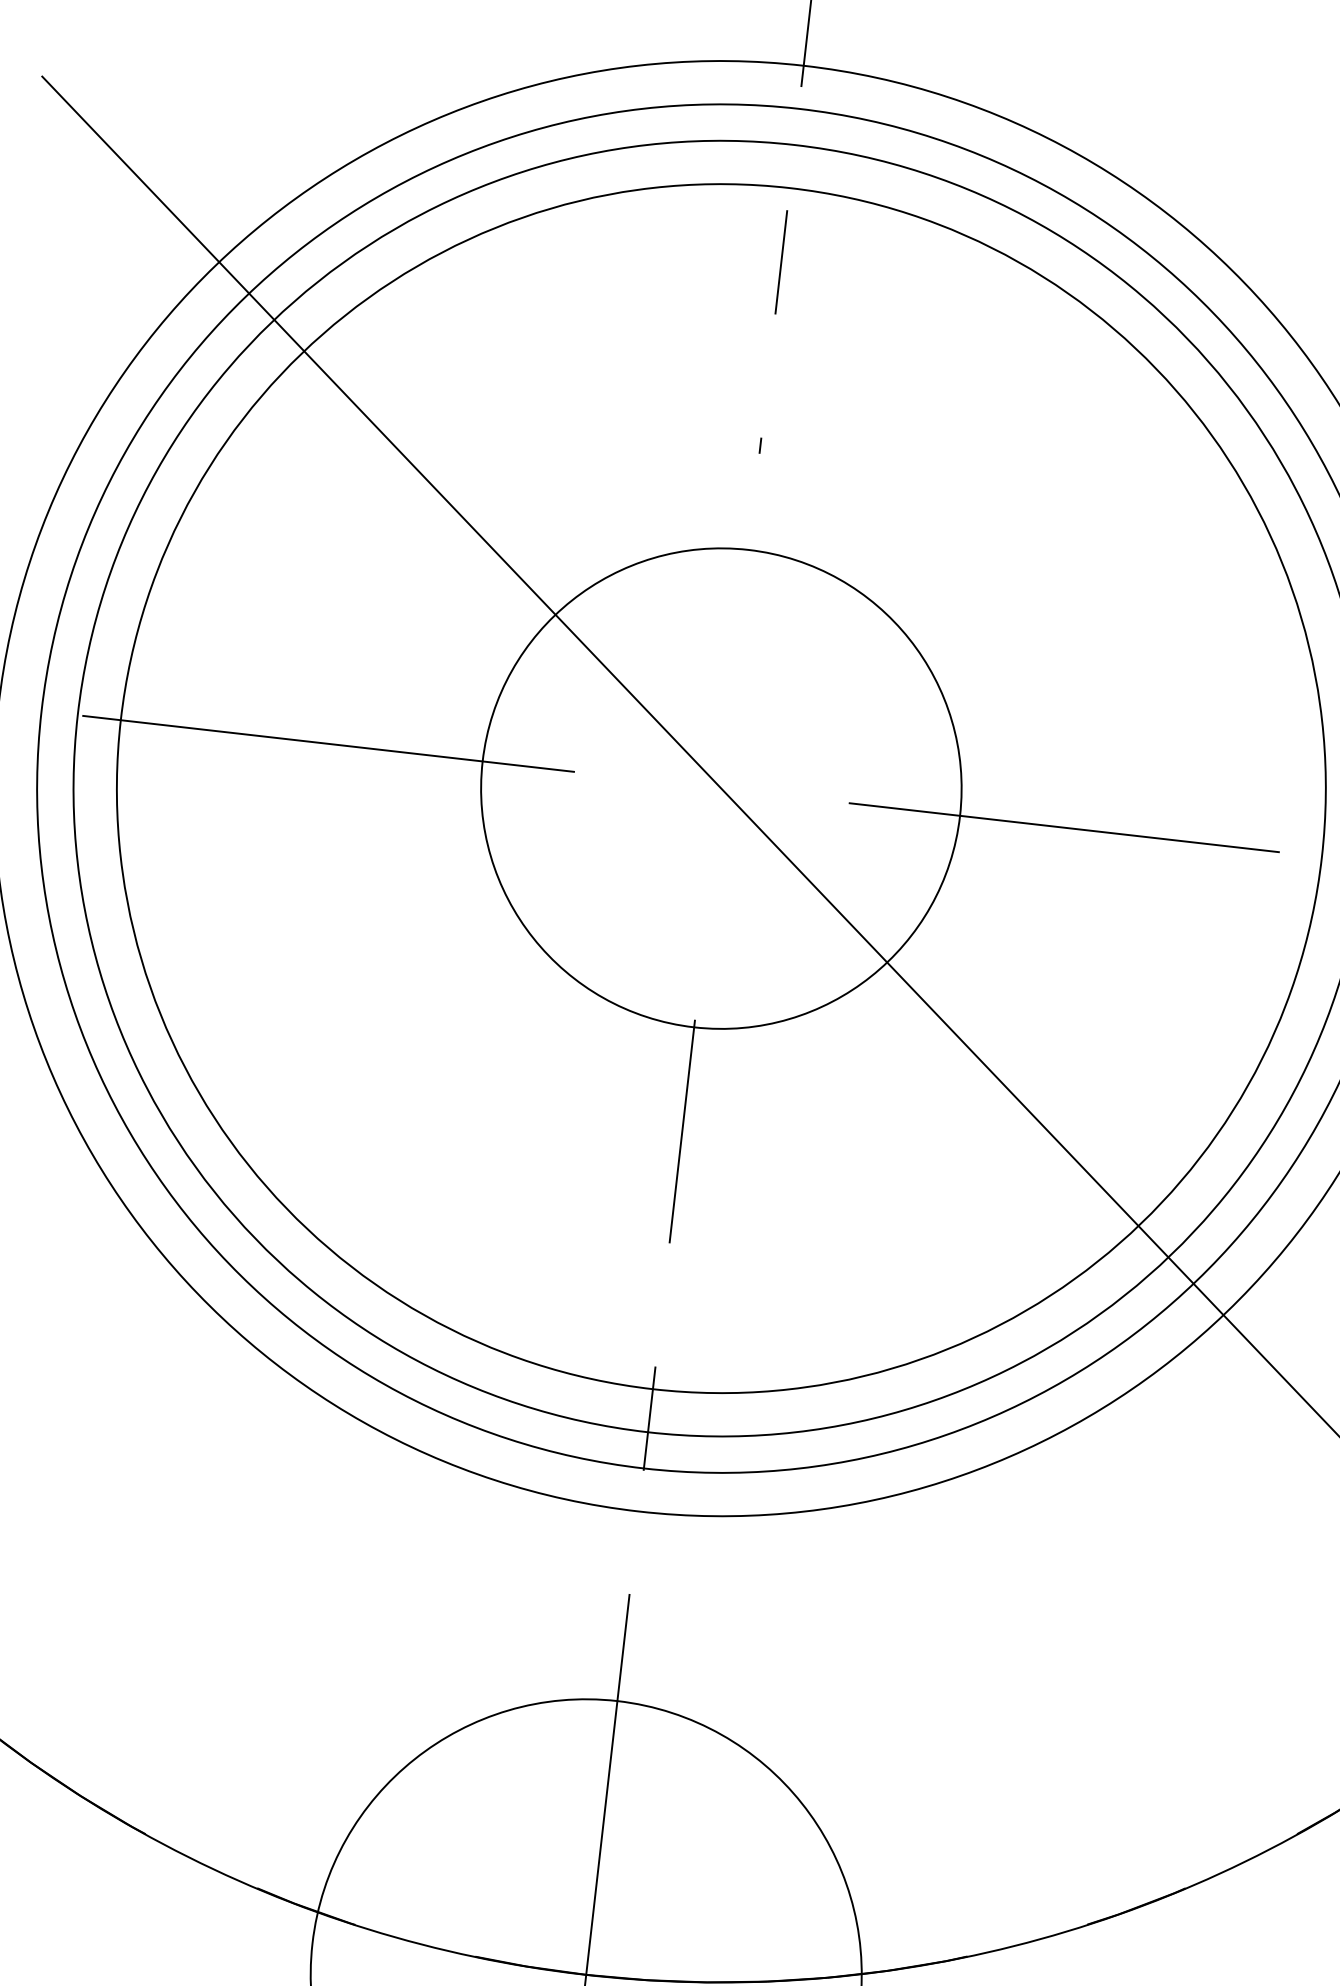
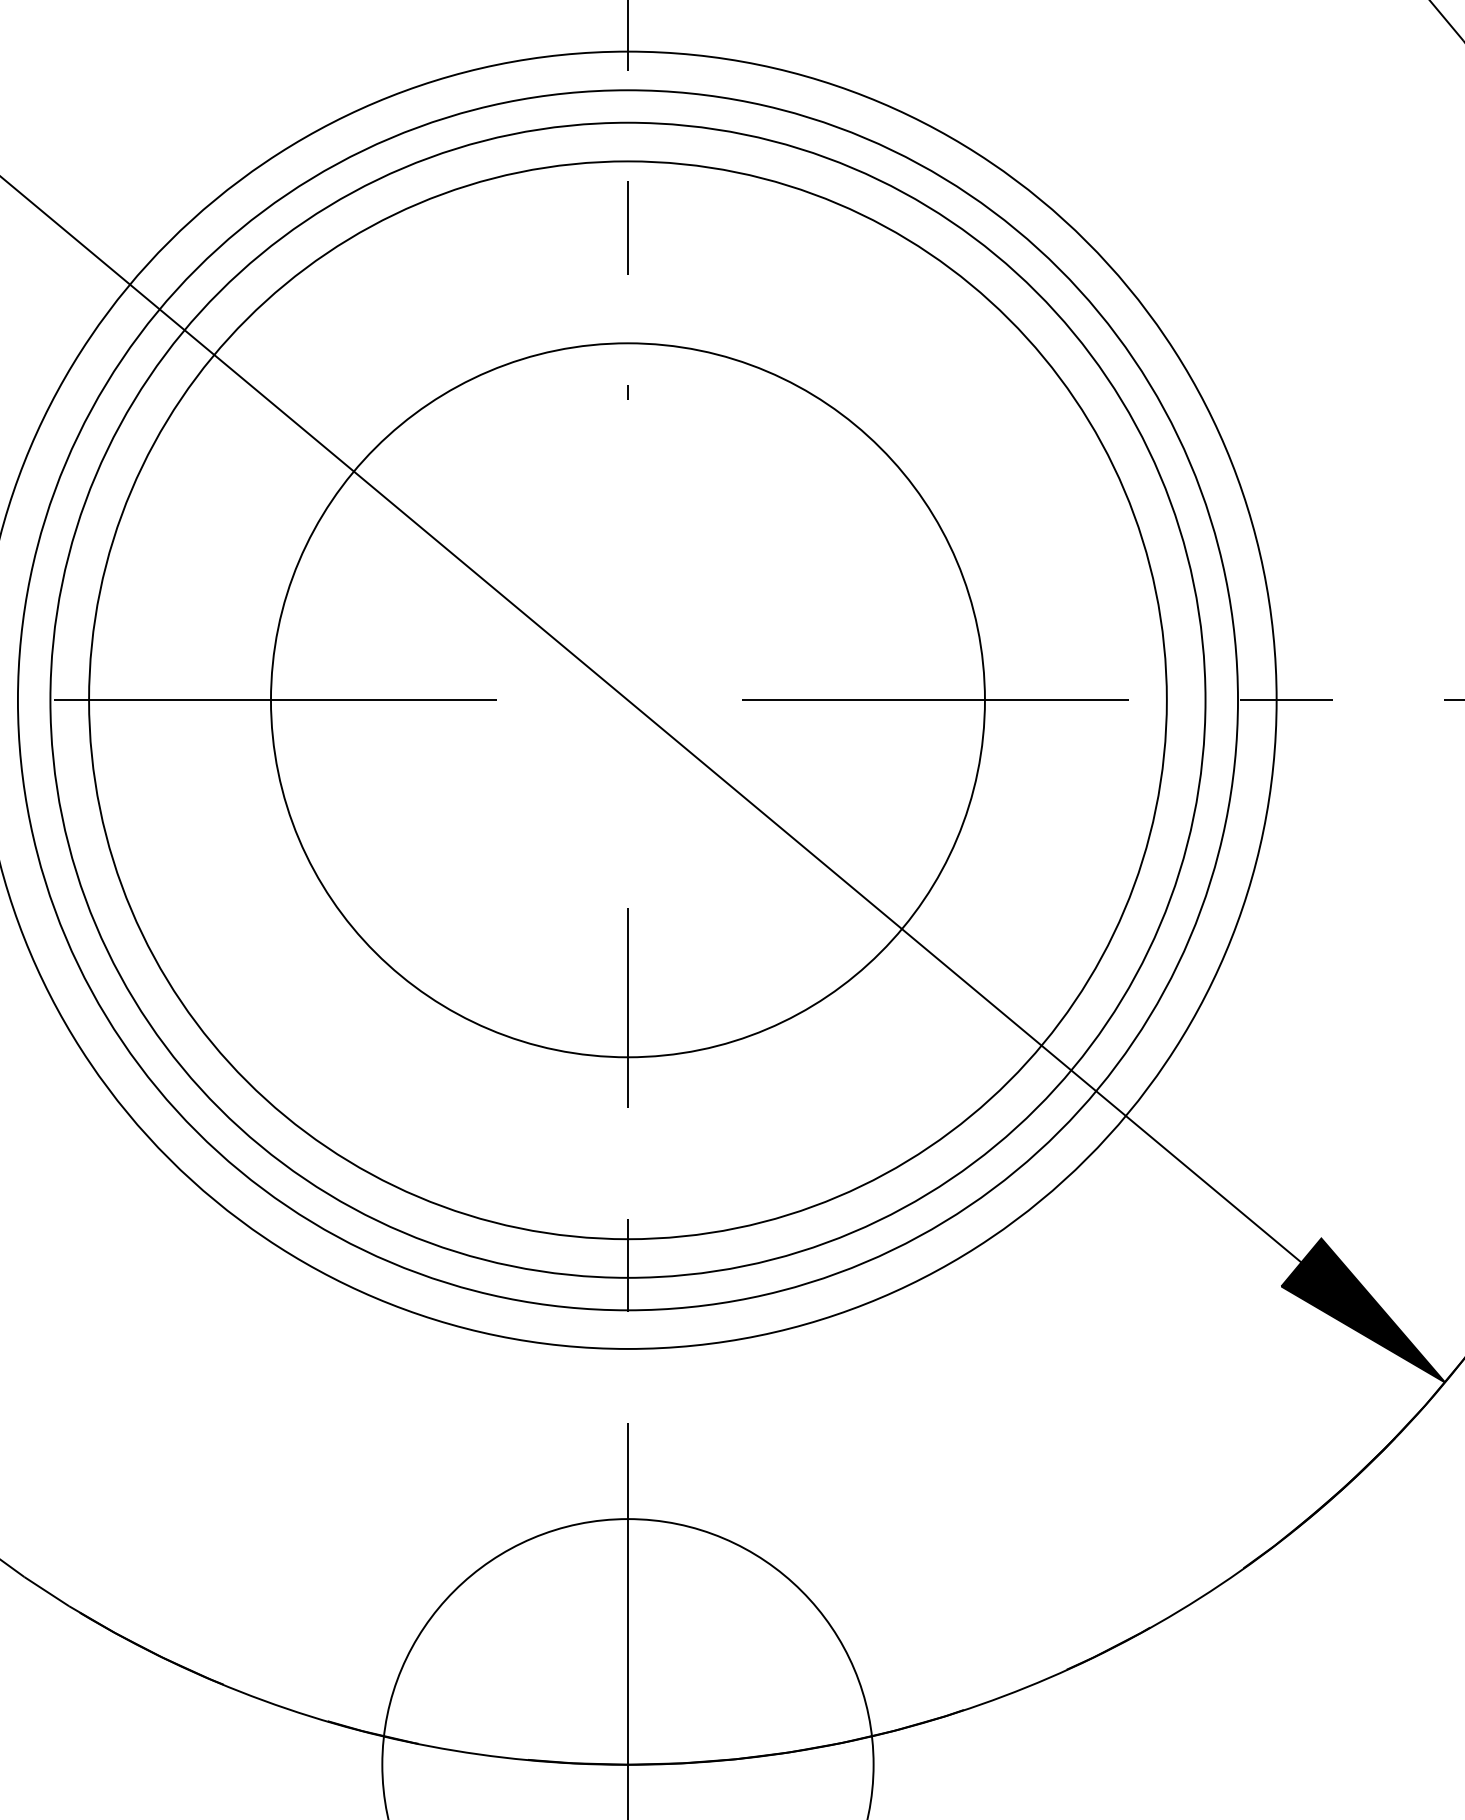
circle: (720, 788) -> (627, 700), size x1.67

